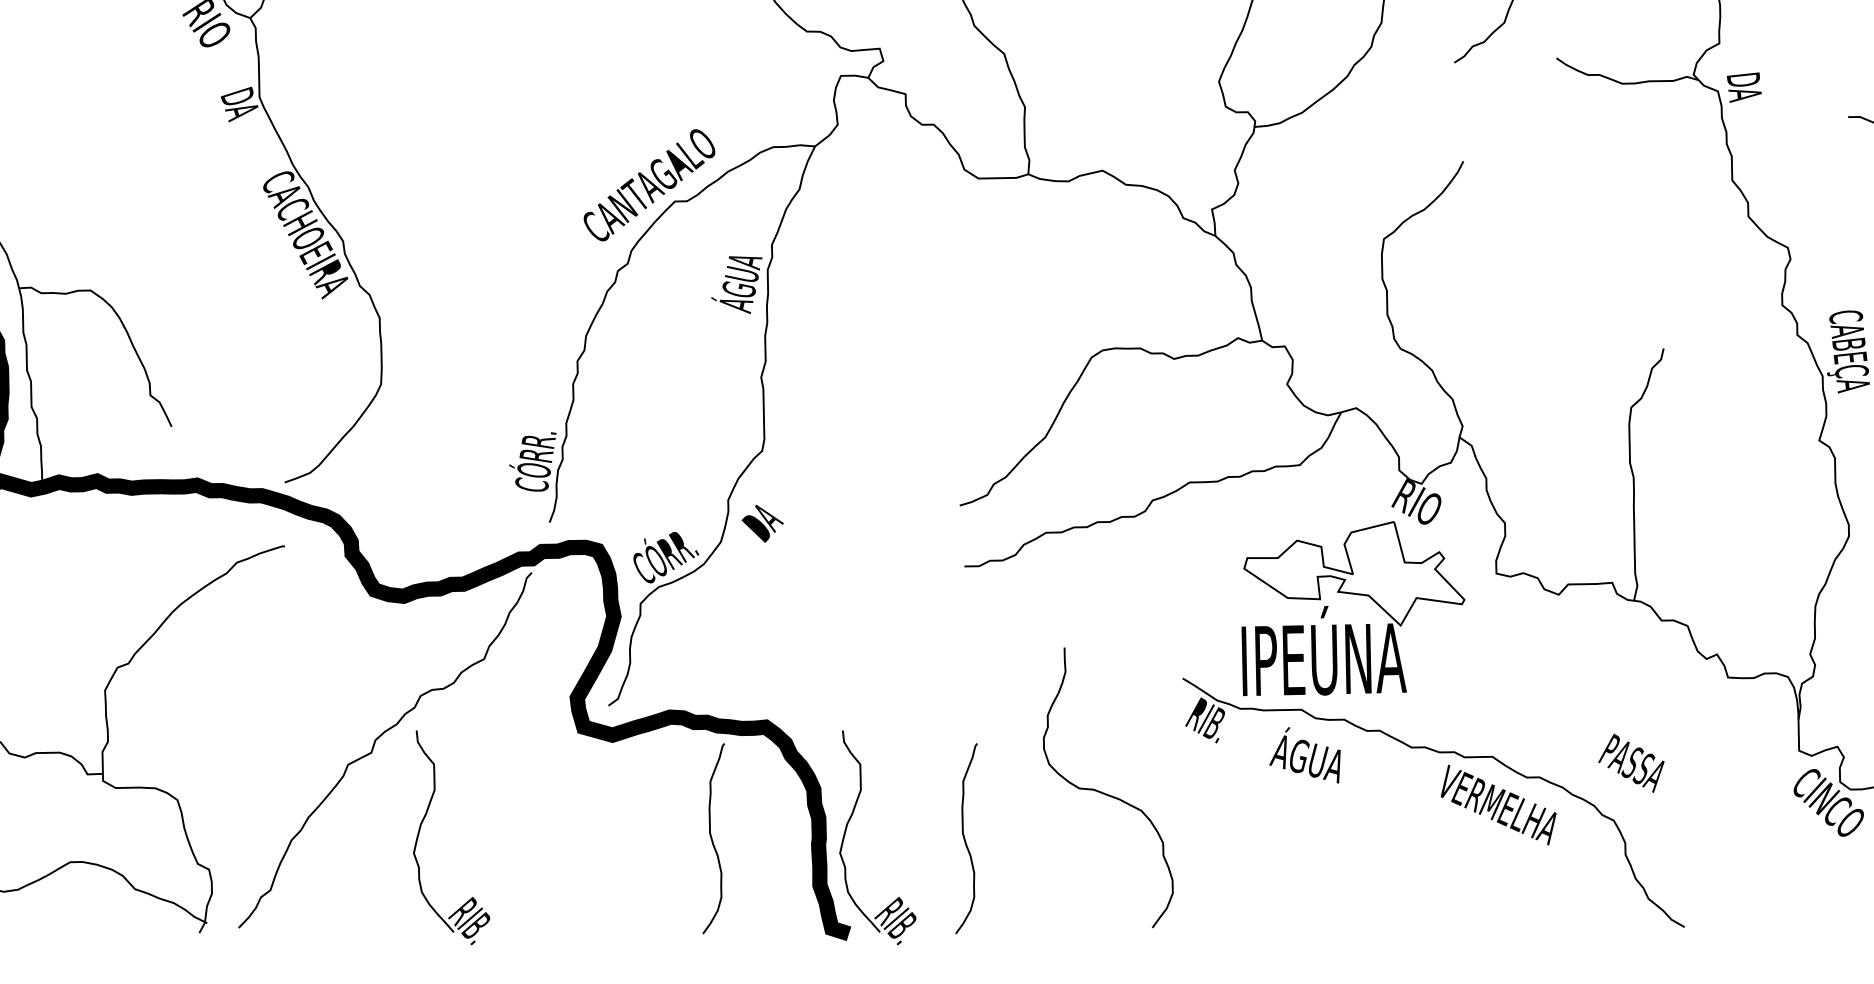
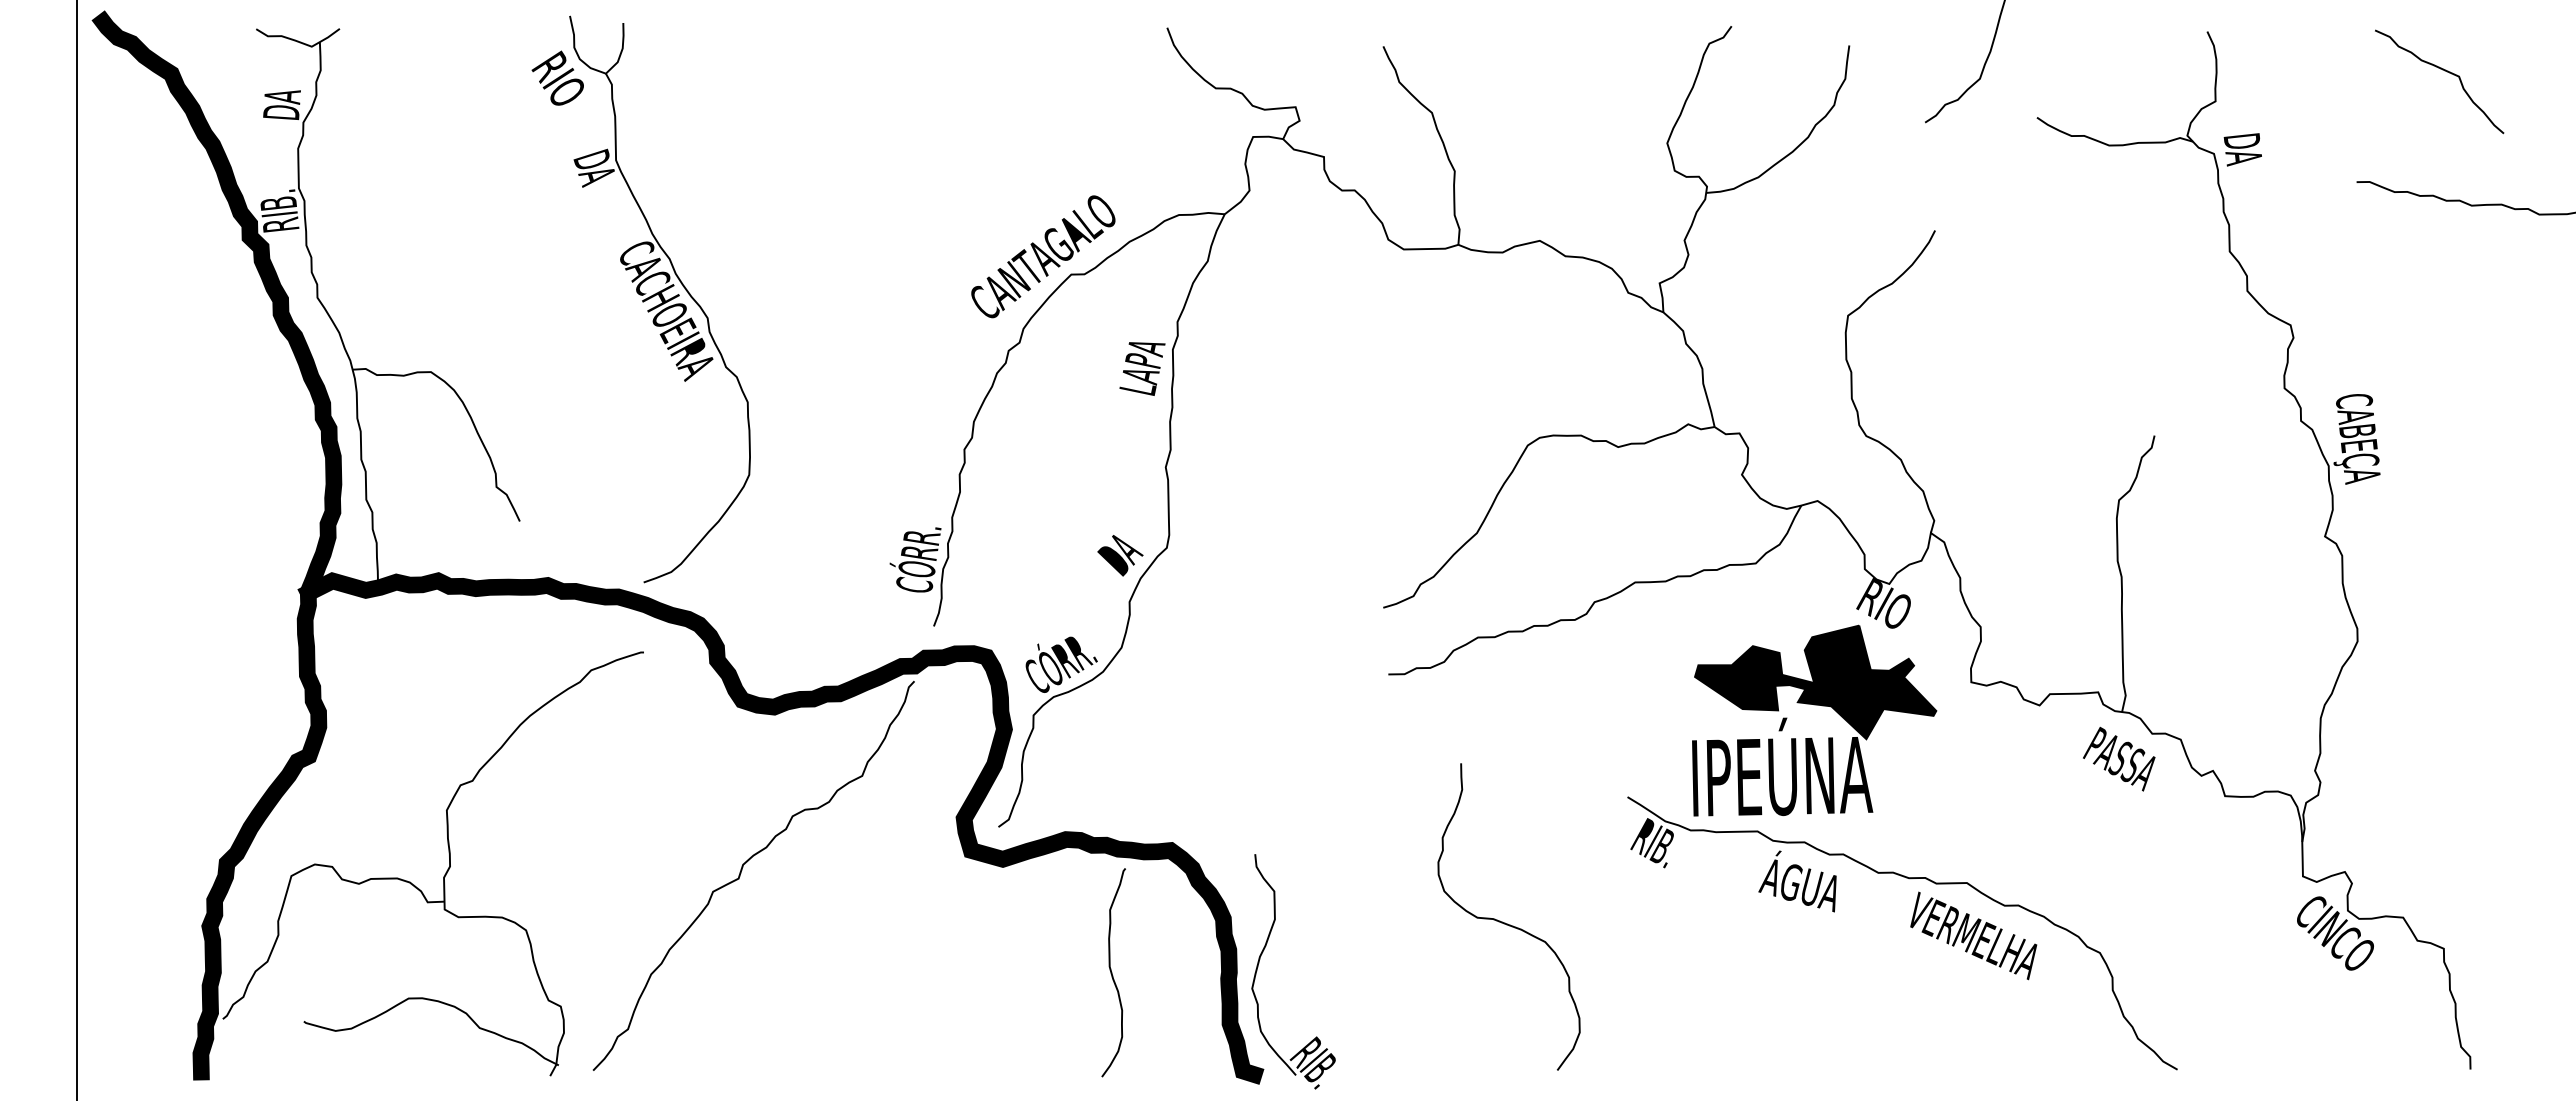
text: (737, 284) -> (1139, 365), ÁGUA -> LAPA
text: (762, 523) -> (1120, 555), moved
fill: (1354, 573) -> (1815, 682), added
text: (1304, 755) -> (1797, 881), moved
text: (1631, 762) -> (2119, 758), moved
curve: (1105, 792) -> (1505, 922), moved
part: (420, 830) -> (792, 963), removed
curve: (965, 838) -> (1389, 972), removed

